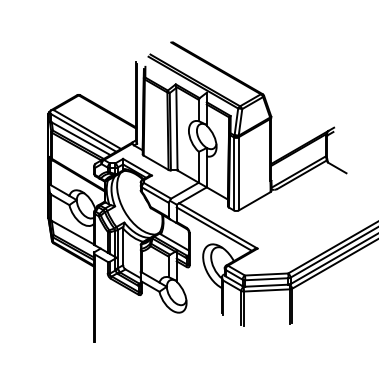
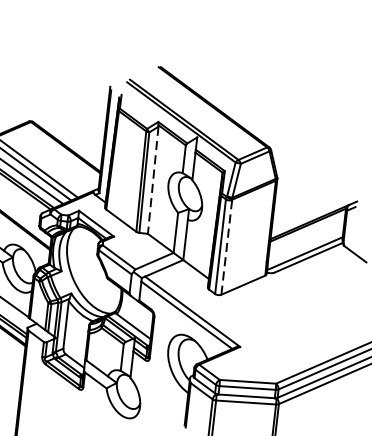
line: (176, 129) -> (152, 180), solid -> dashed
line: (238, 173) -> (226, 246), solid -> dashed

